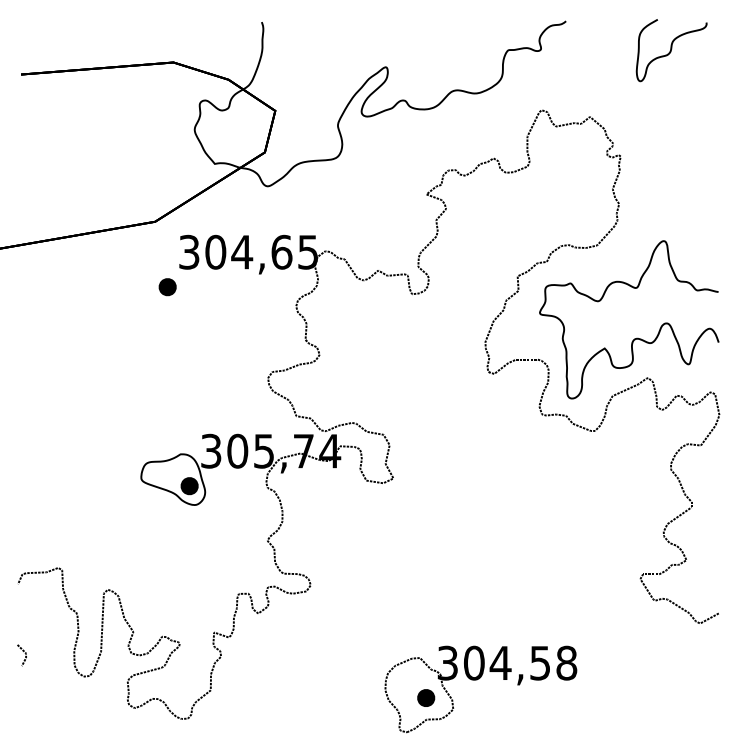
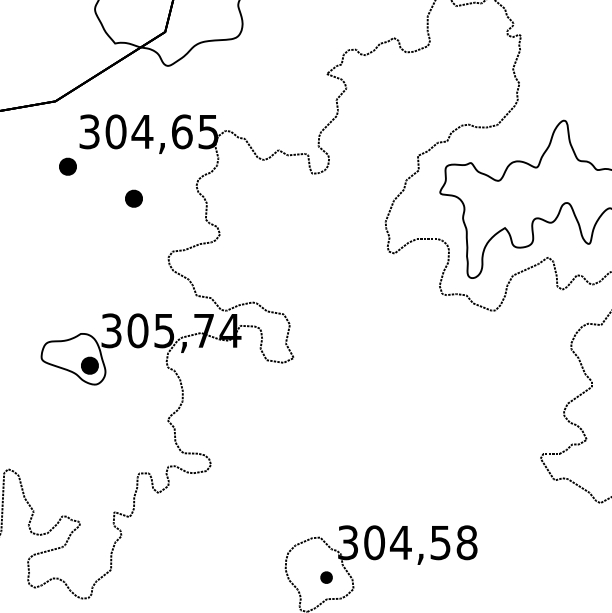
part: (233, 319) -> (133, 199), added
part: (426, 697) -> (326, 577), size x0.7

